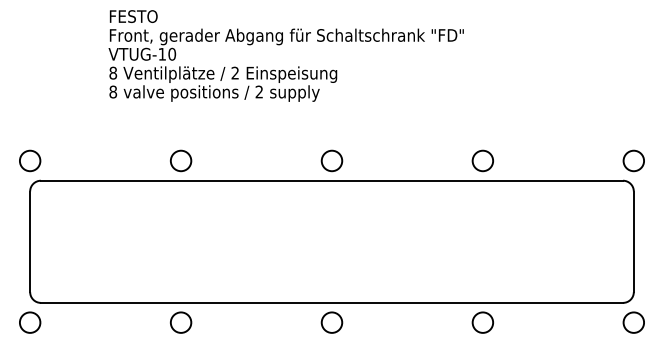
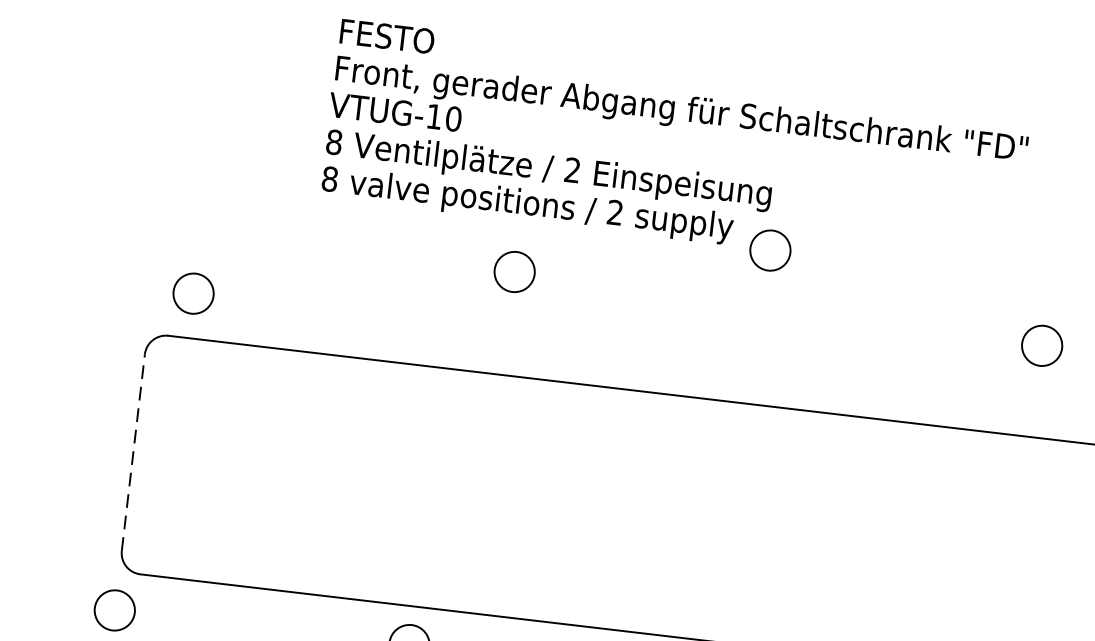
circle: (30, 160) -> (194, 292), moved
circle: (181, 160) -> (515, 271), moved
circle: (331, 160) -> (769, 249), moved
circle: (482, 160) -> (1041, 344), moved
line: (30, 241) -> (134, 452), solid -> dashed

